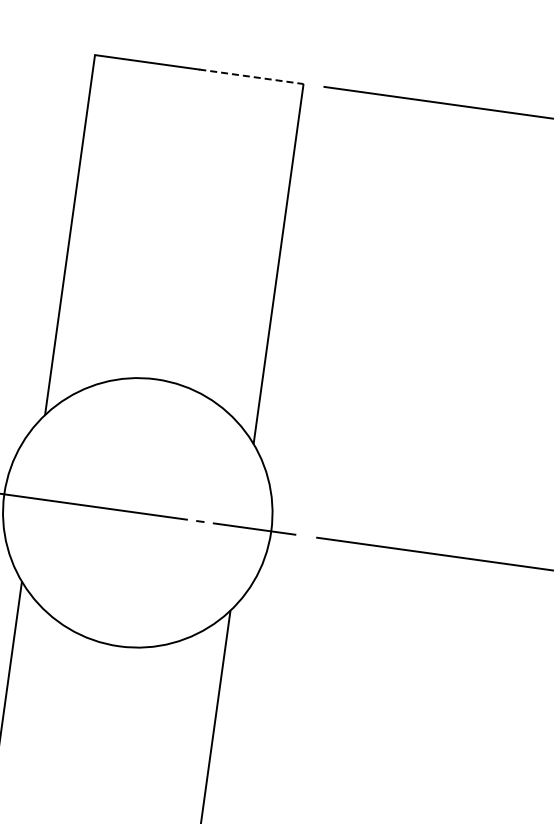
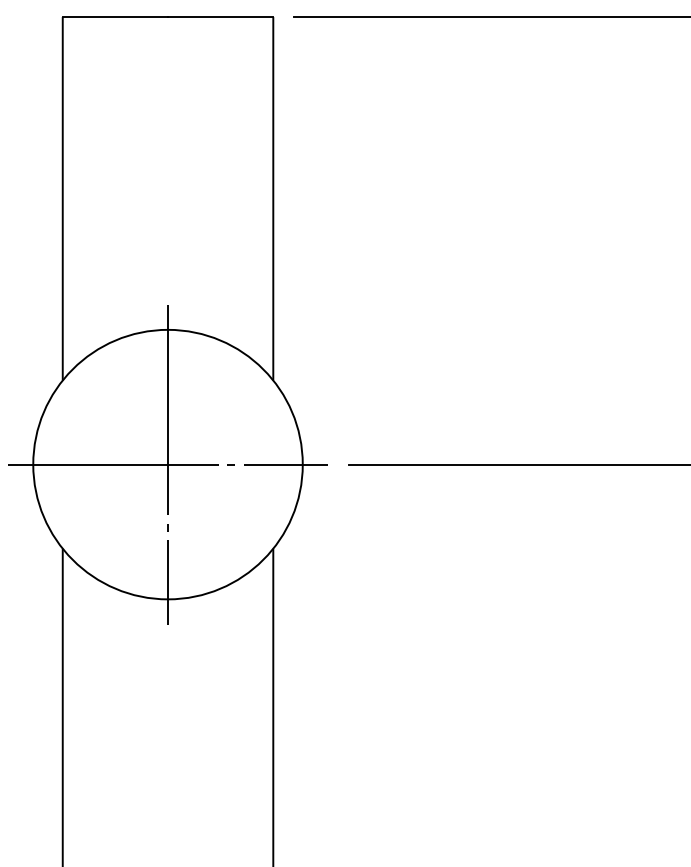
line: (251, 77) -> (220, 17), dashed -> solid
line: (138, 512) -> (168, 464), added

